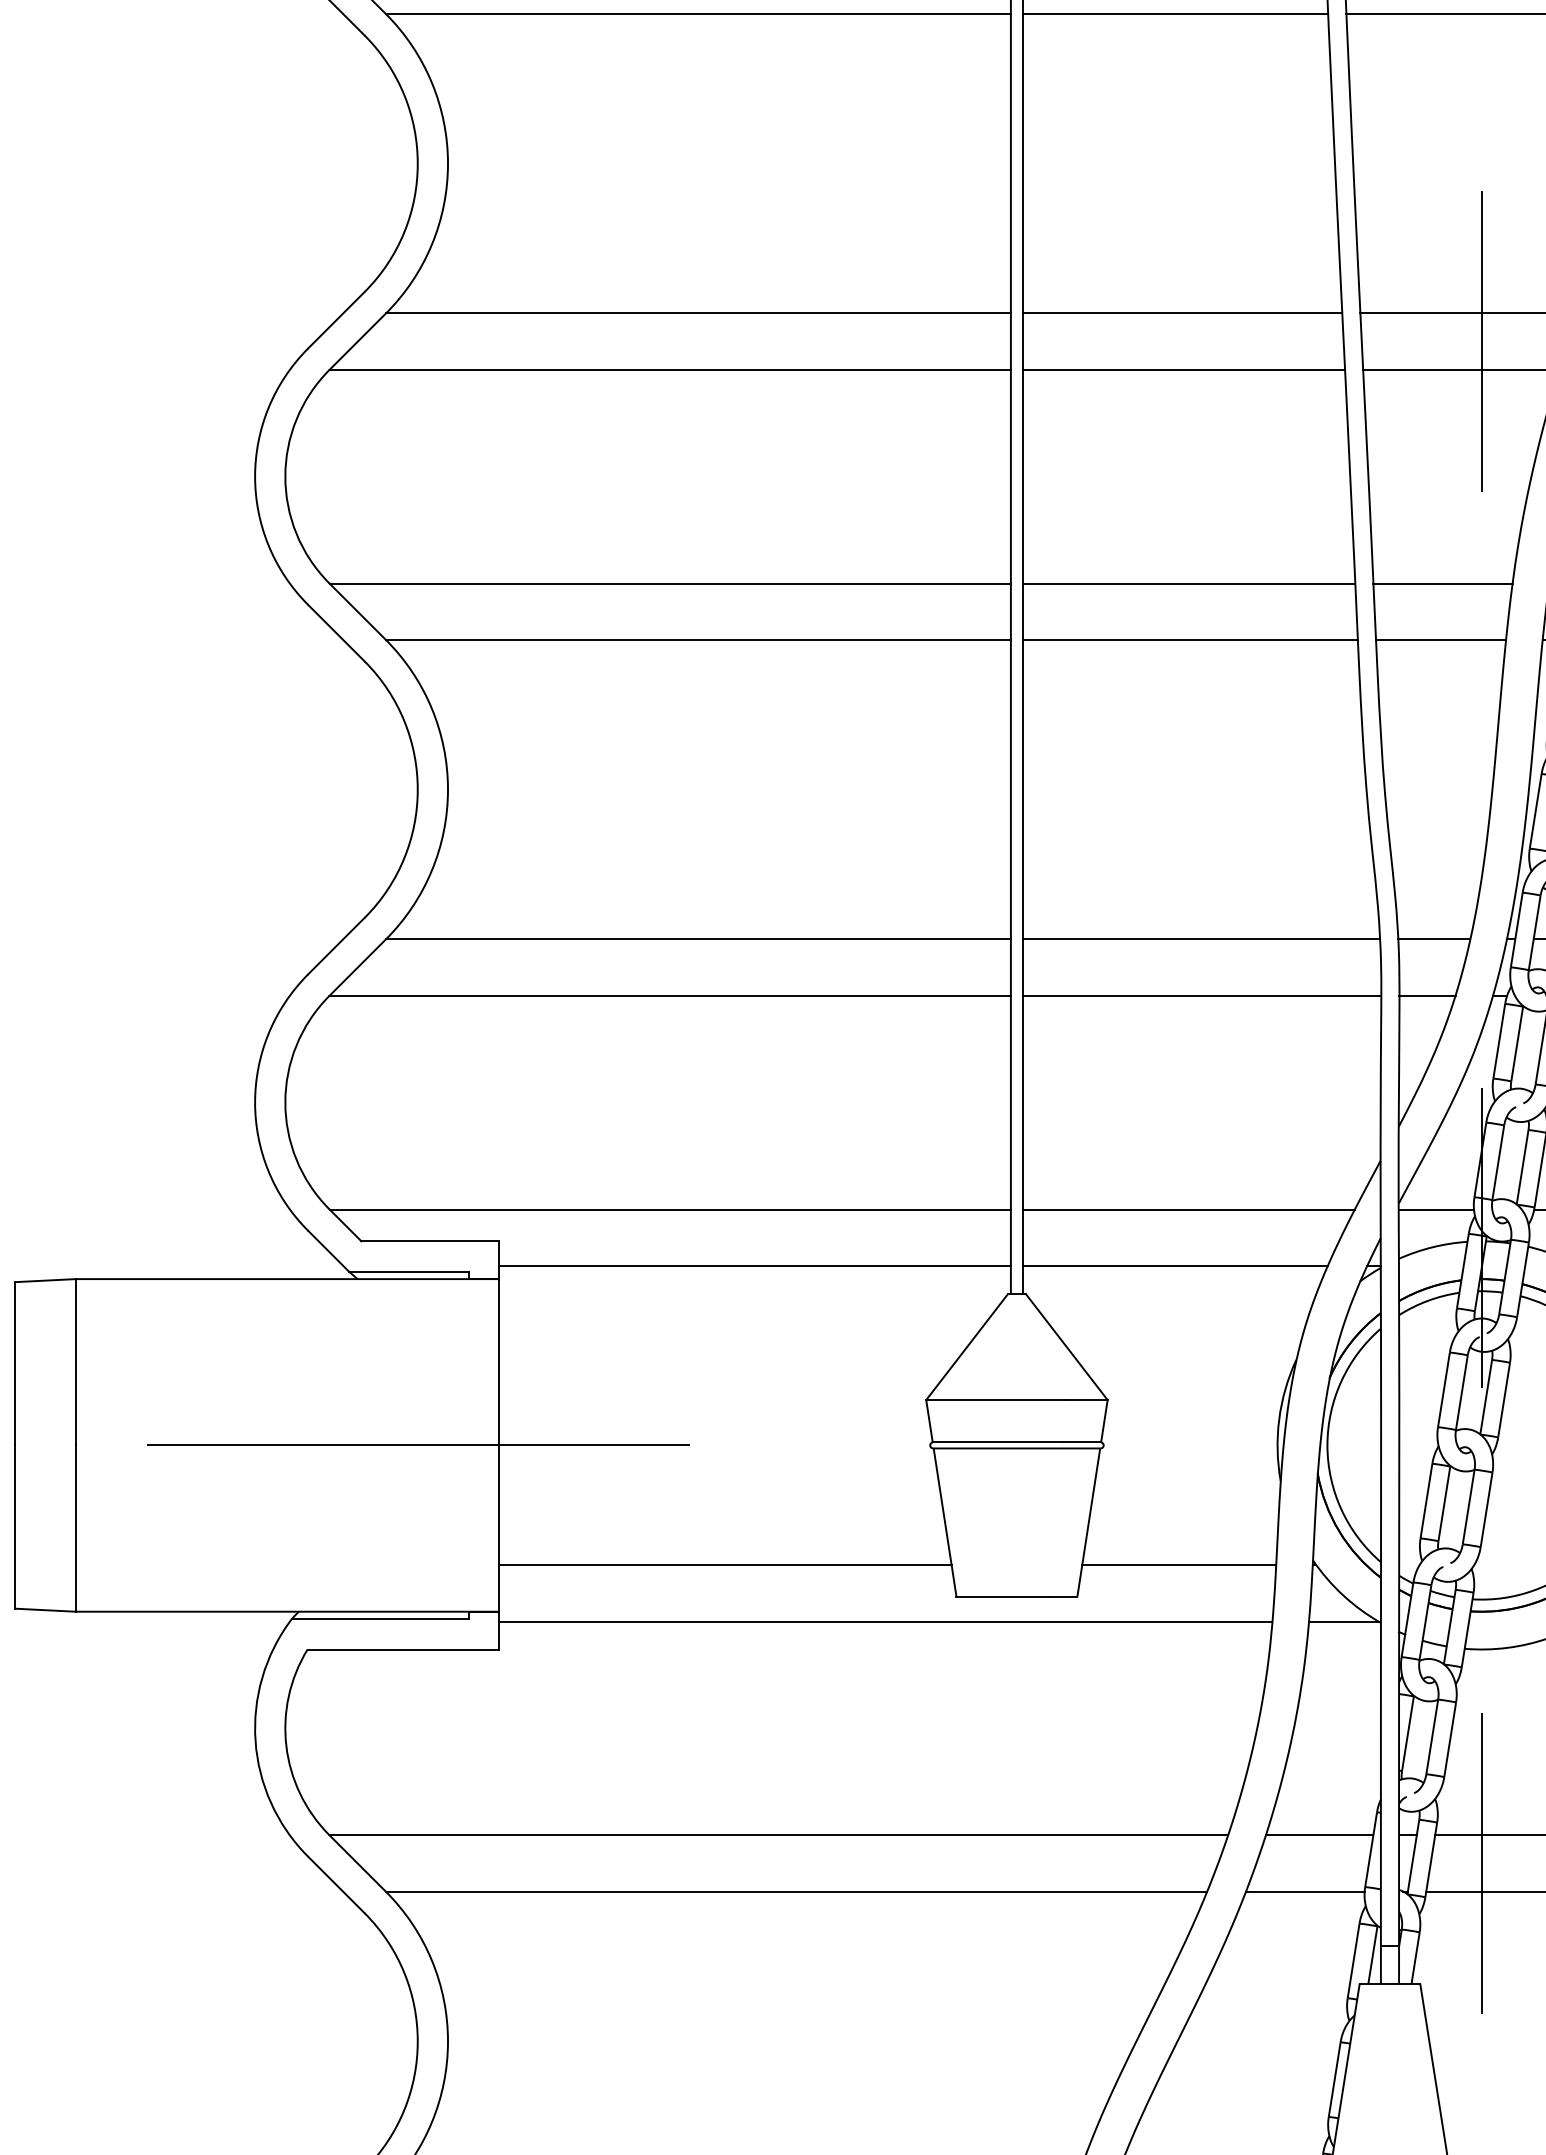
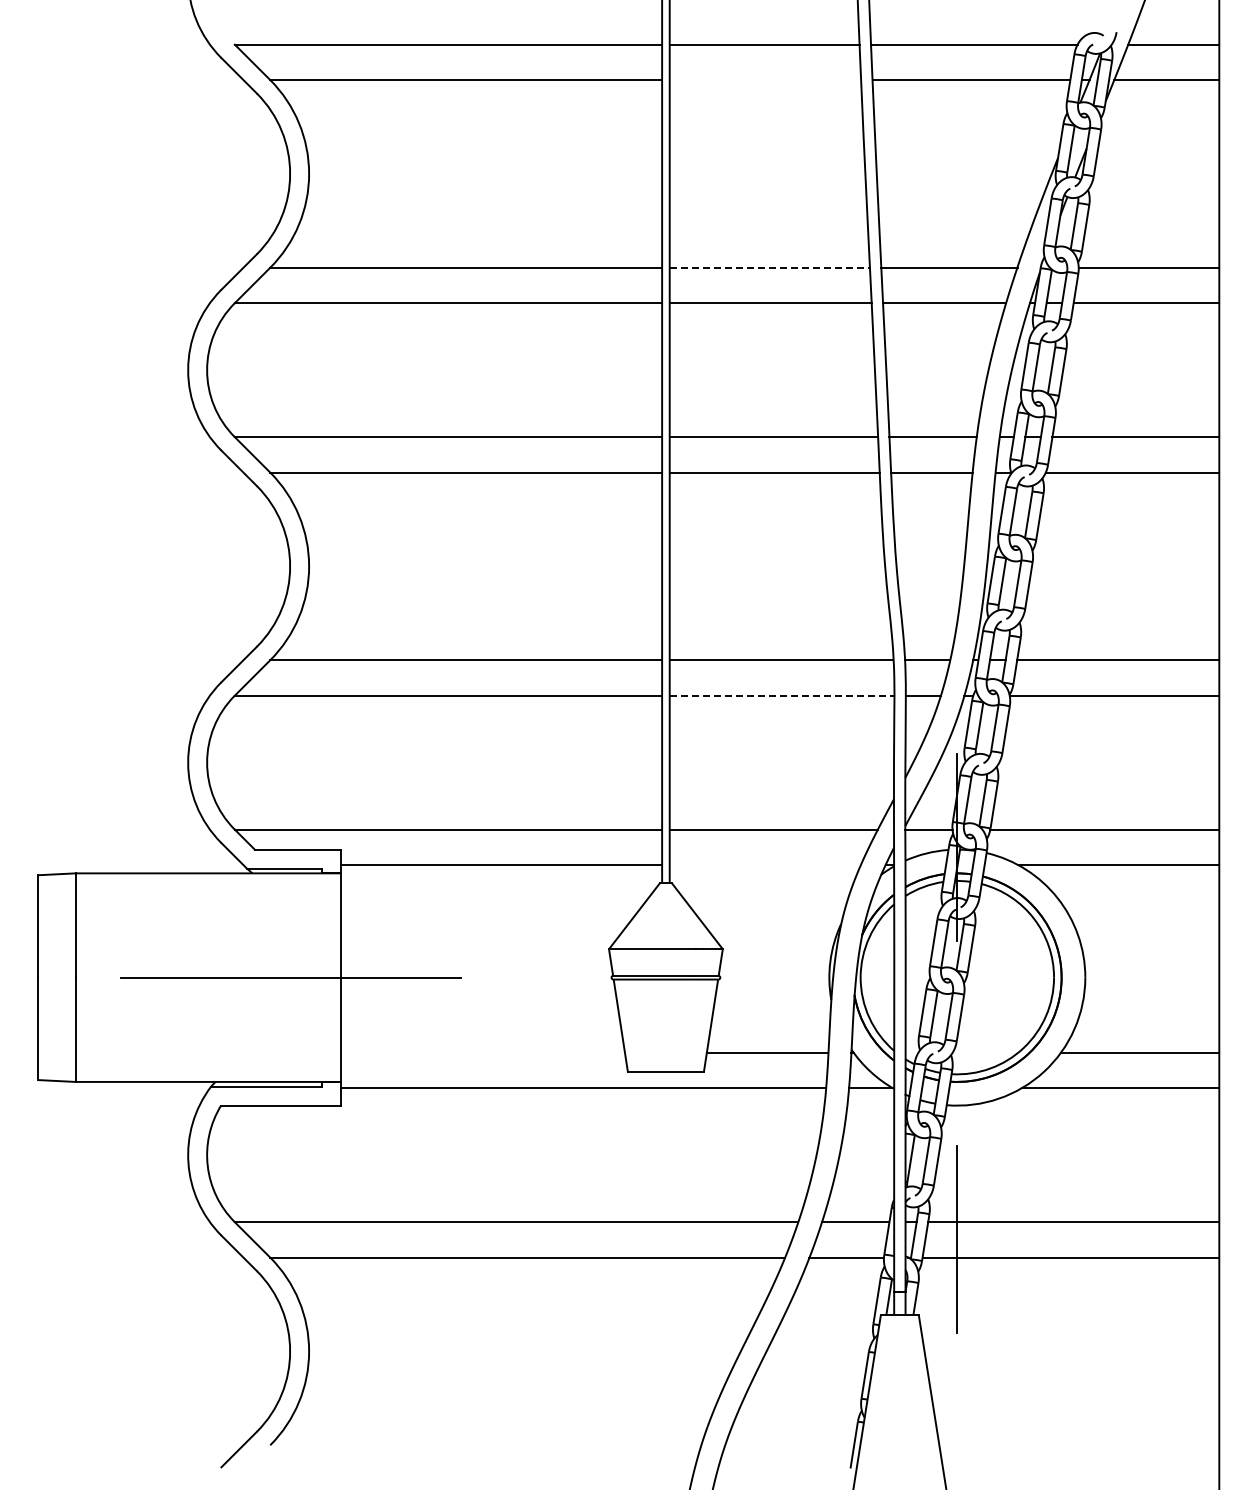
line: (1175, 14) -> (765, 80), removed
line: (1183, 313) -> (770, 267), solid -> dashed
line: (1481, 340) -> (957, 284), removed
line: (1202, 995) -> (782, 695), solid -> dashed
line: (1174, 1266) -> (764, 865), removed
line: (724, 1564) -> (482, 1052), removed

